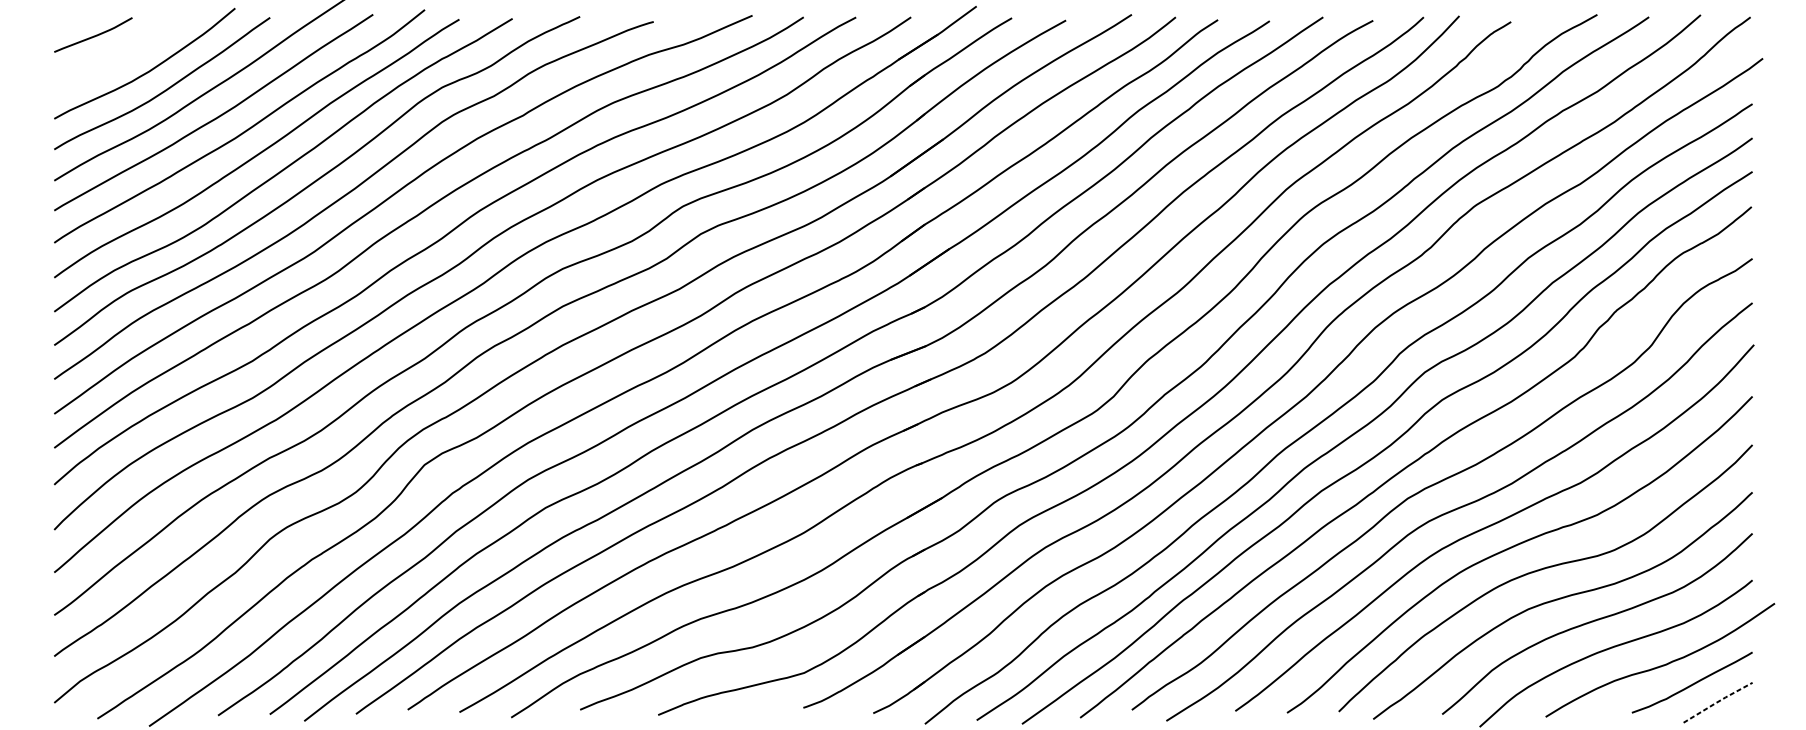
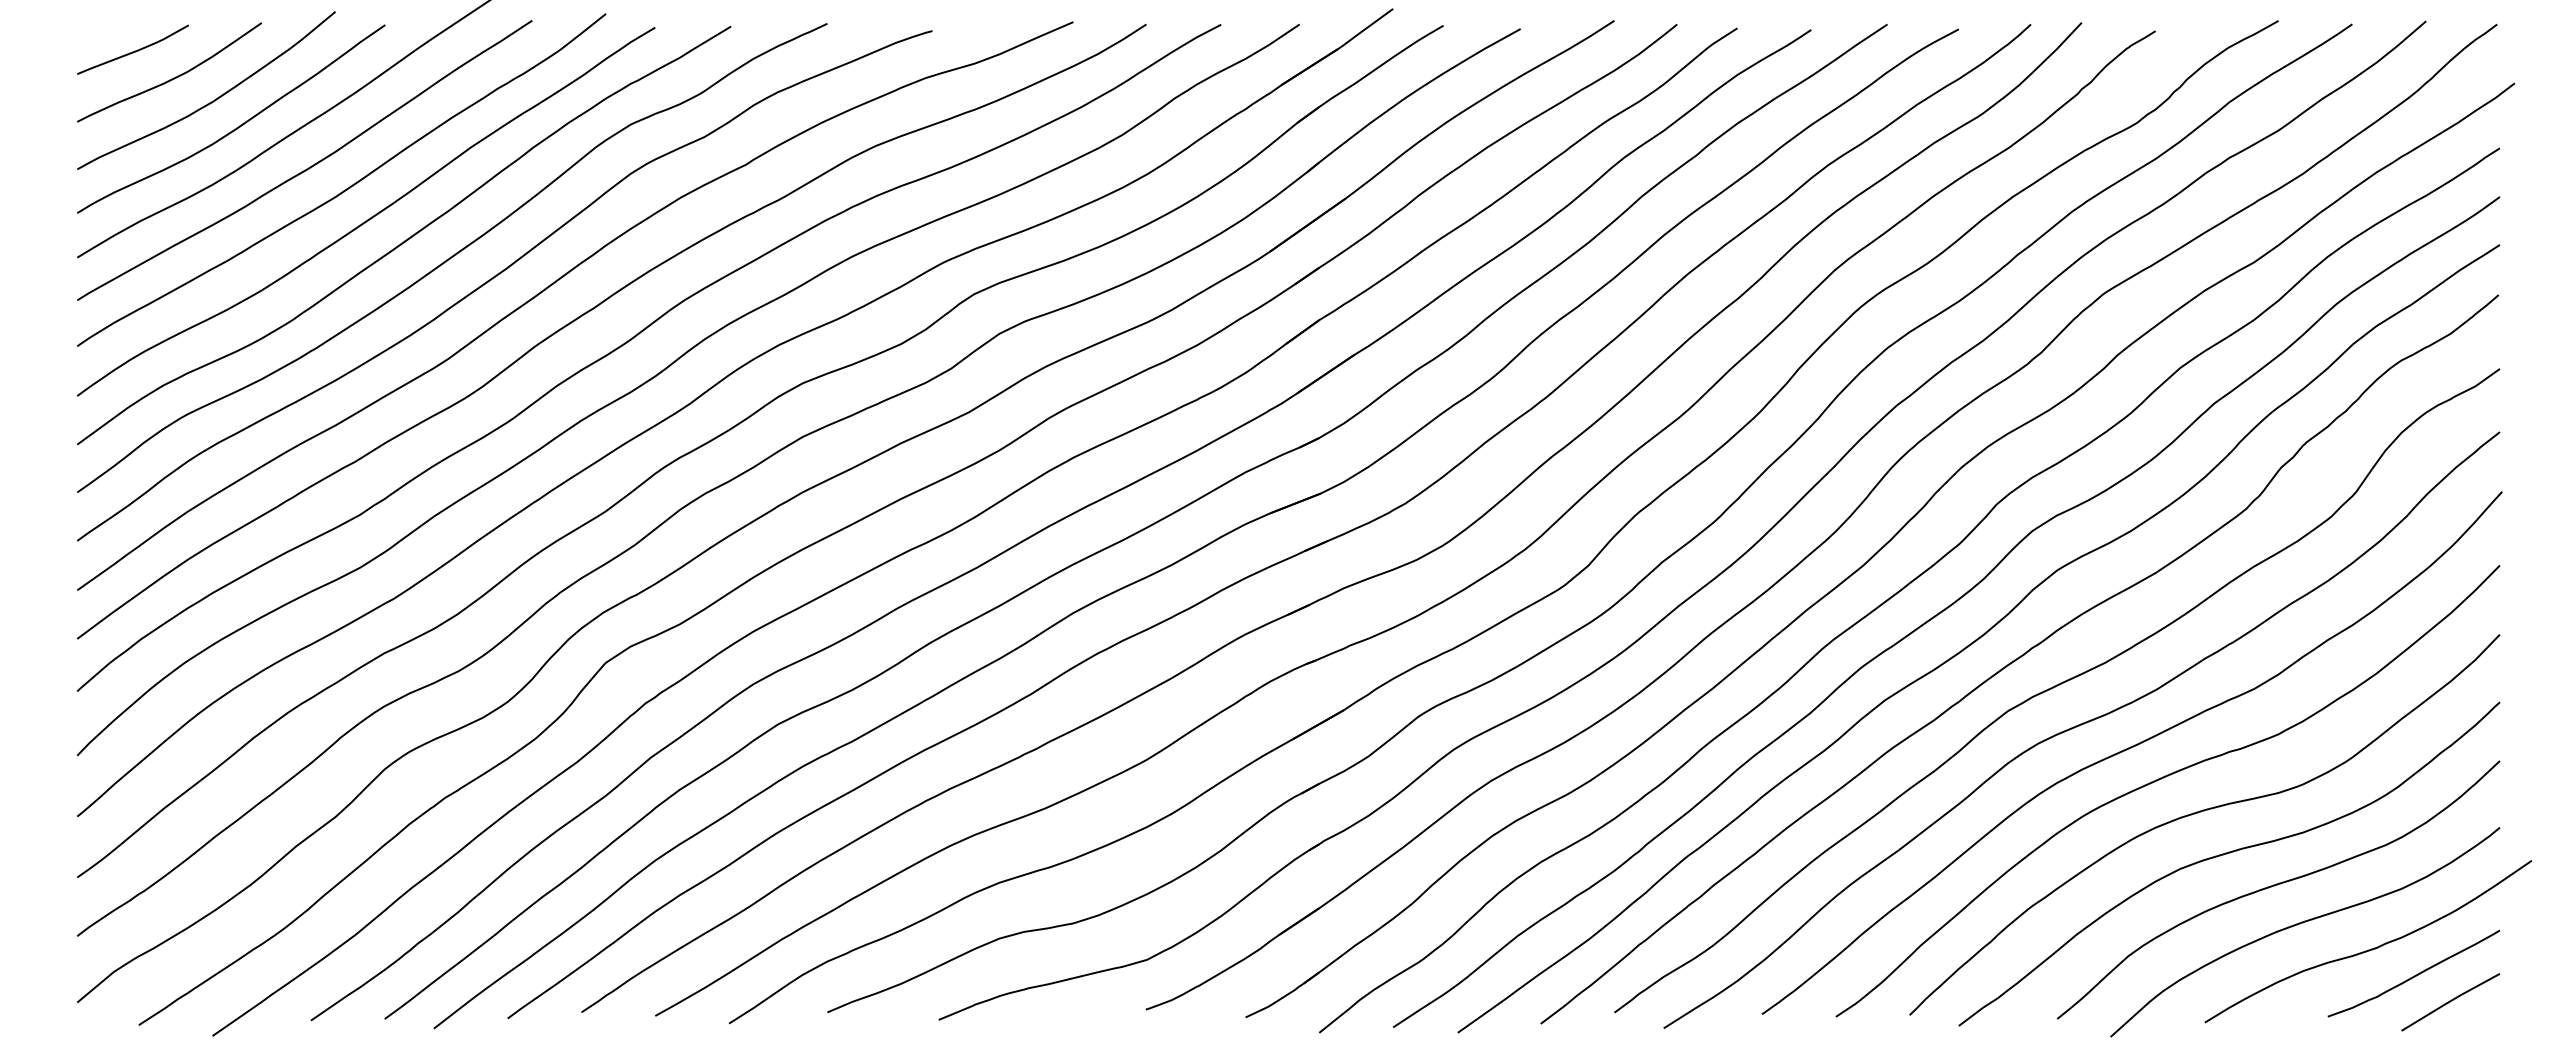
curve: (120, 55) -> (171, 78), added
line: (1717, 702) -> (2450, 1001), dashed -> solid

